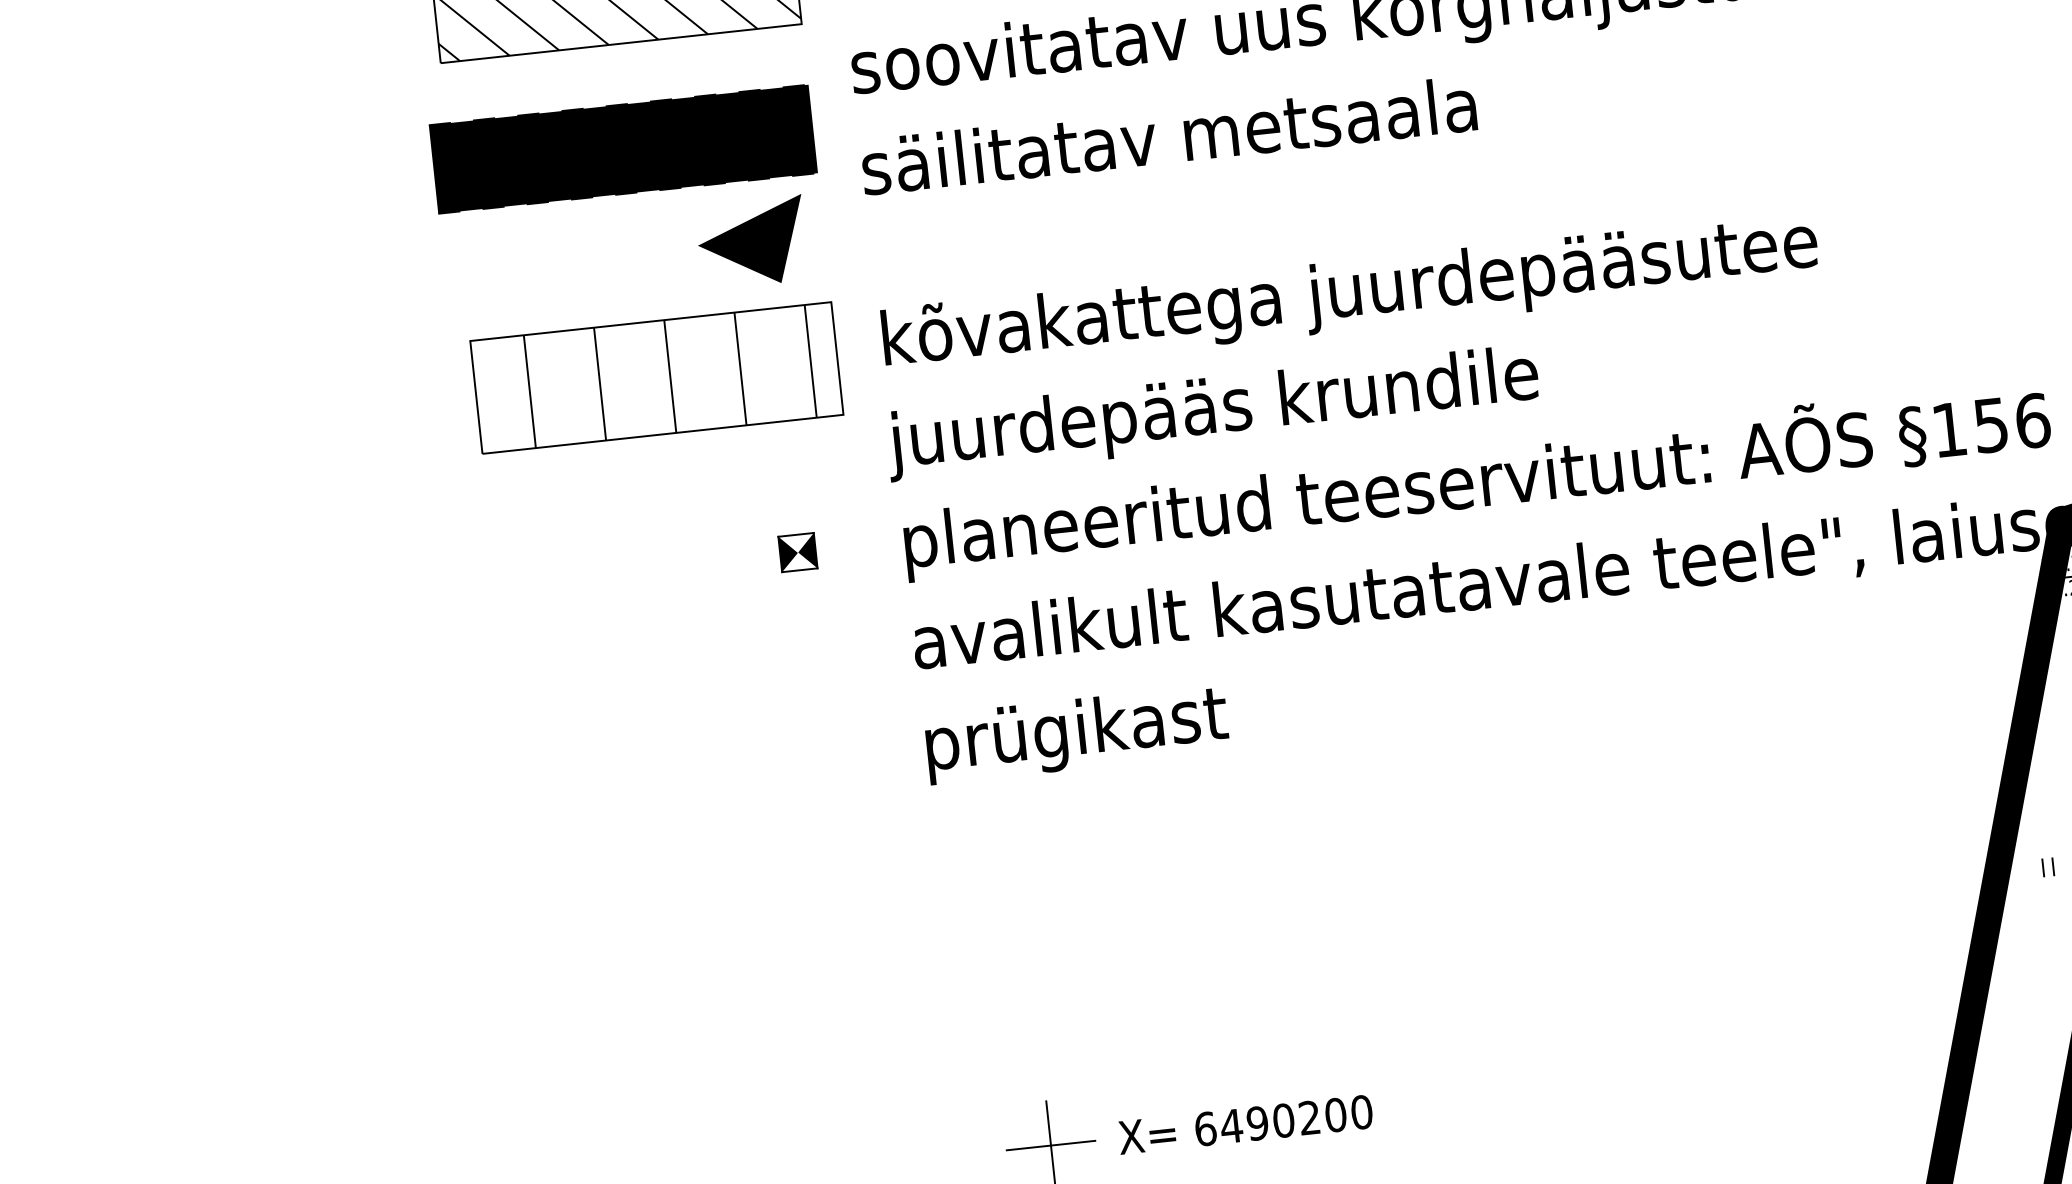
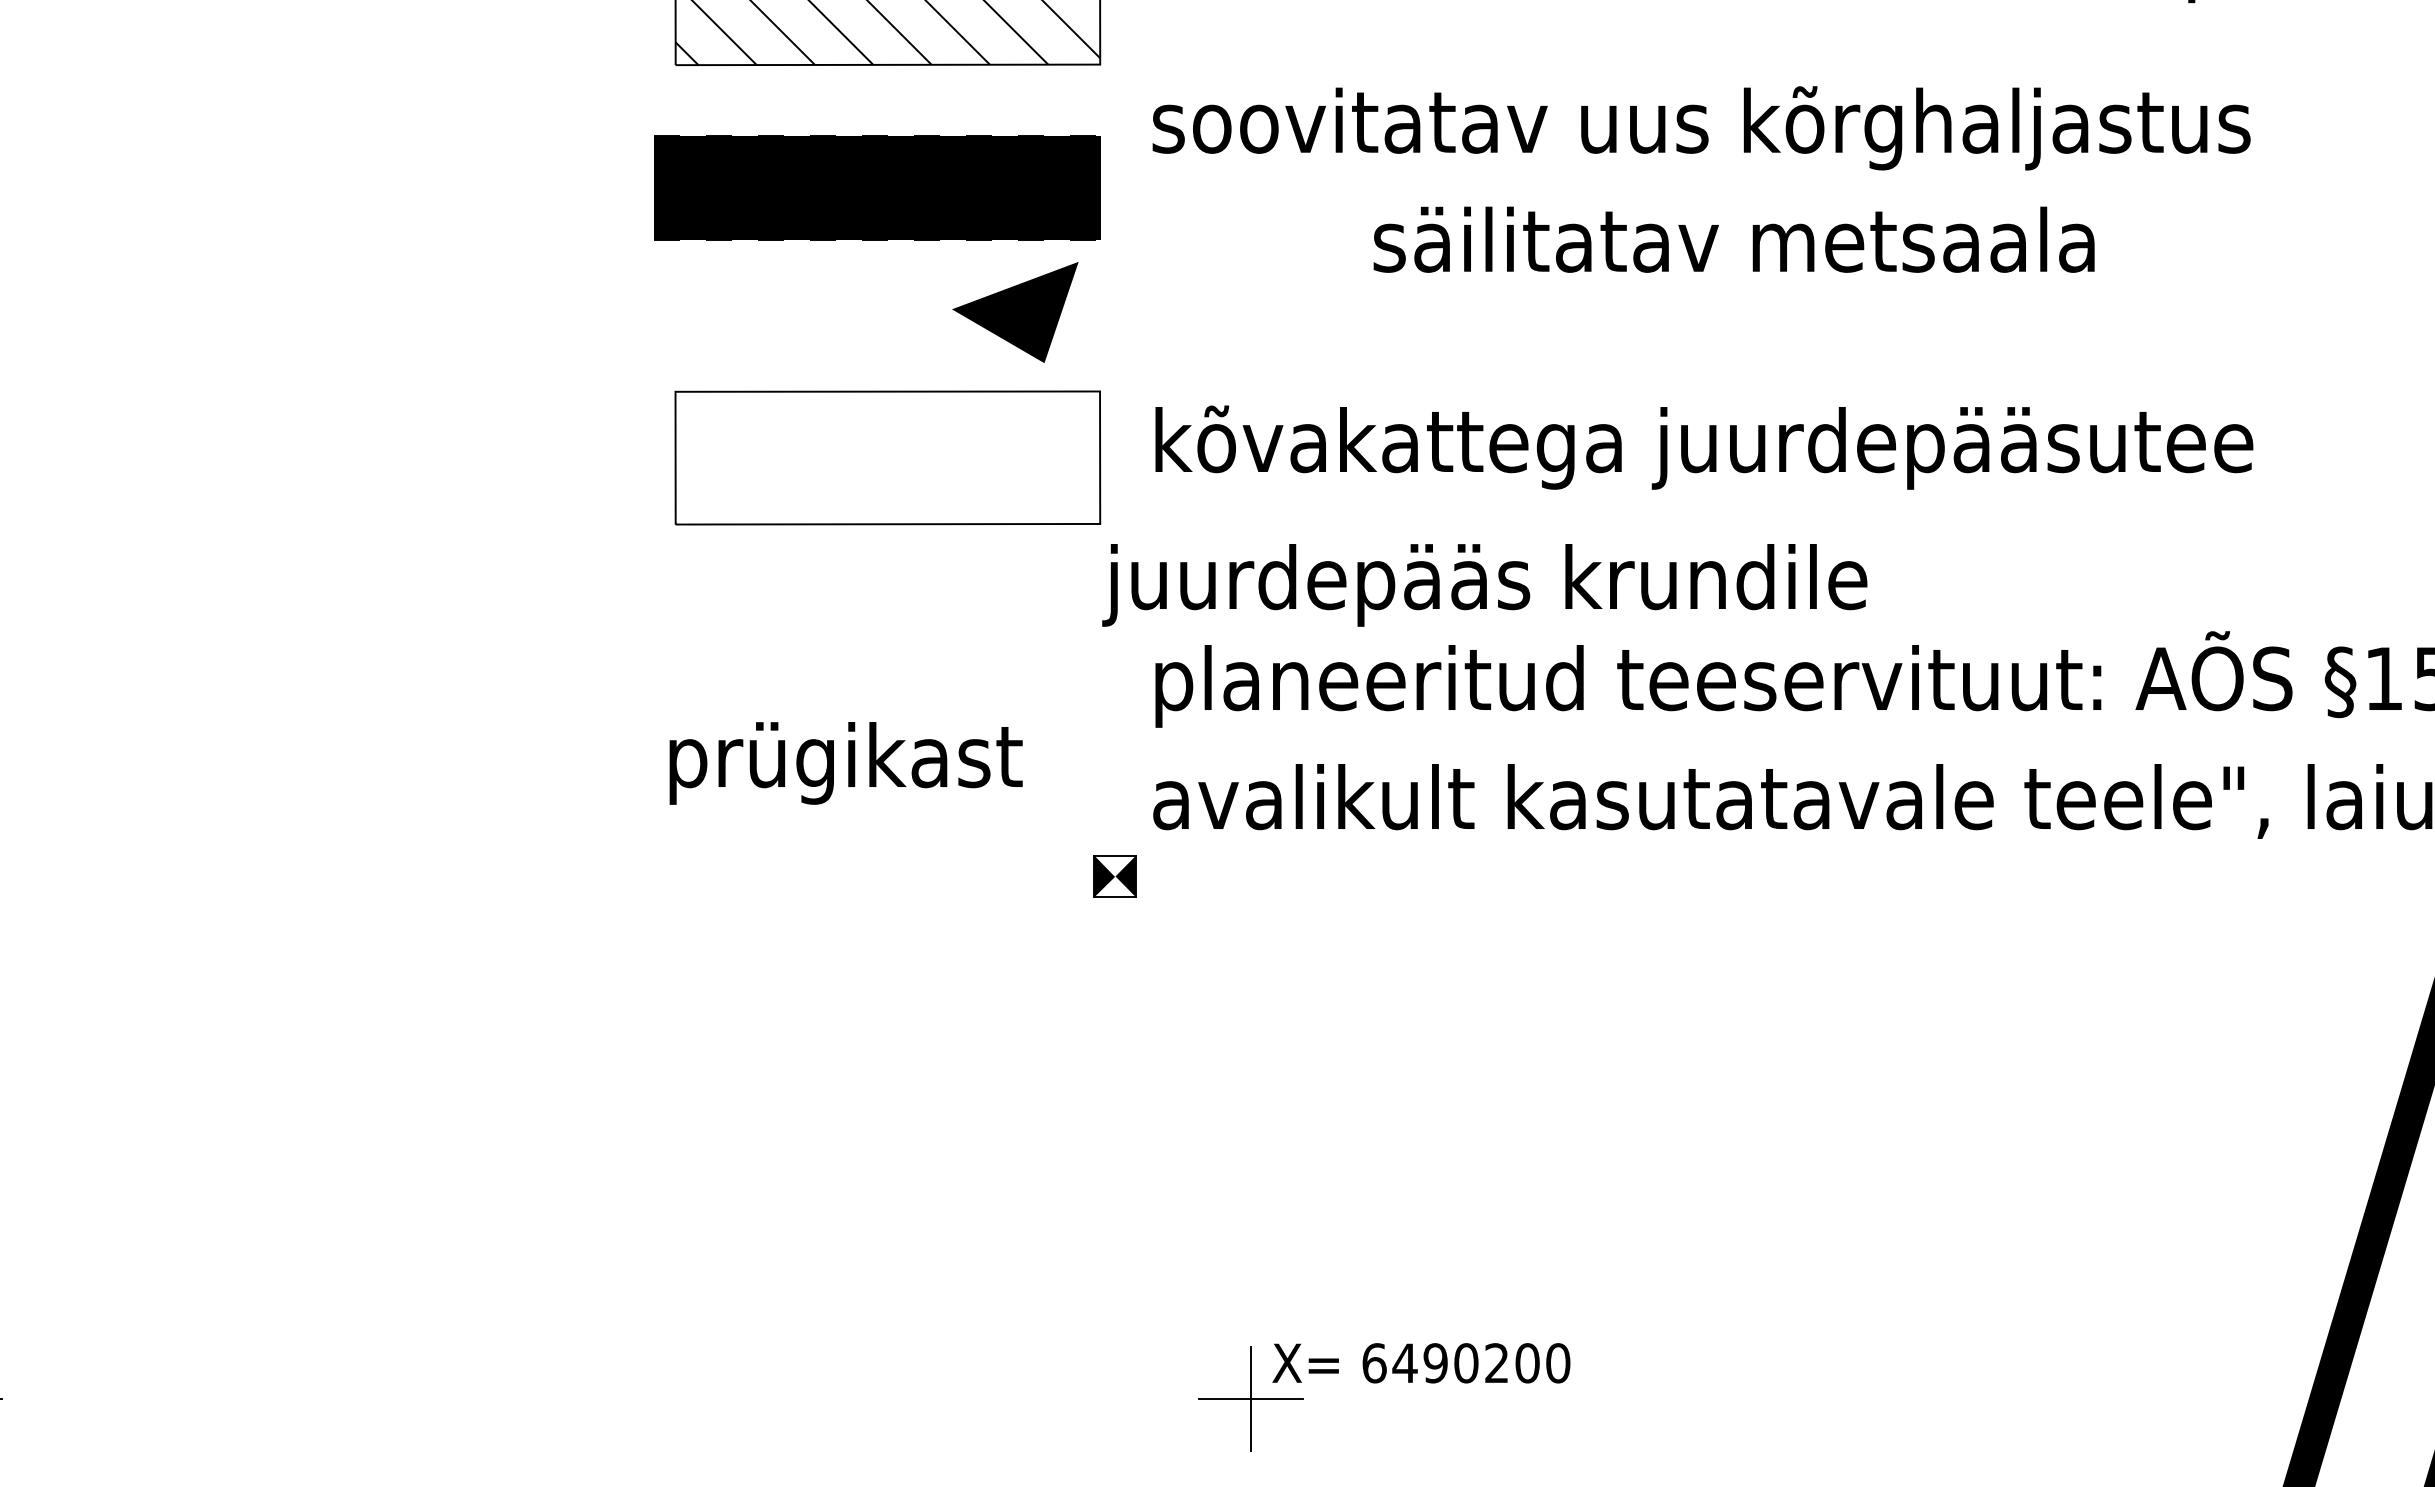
text: (1168, 135) -> (1733, 239), moved
hatch: (670, 376) -> (903, 457), removed
text: (1212, 412) -> (1484, 585), moved
part: (797, 552) -> (1114, 876), moved
text: (1076, 734) -> (845, 763), moved
text: (1245, 1124) -> (1421, 1363), moved

